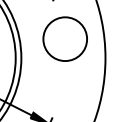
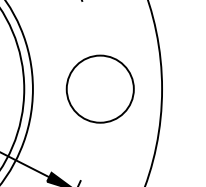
circle: (64, 38) -> (99, 88), moved

